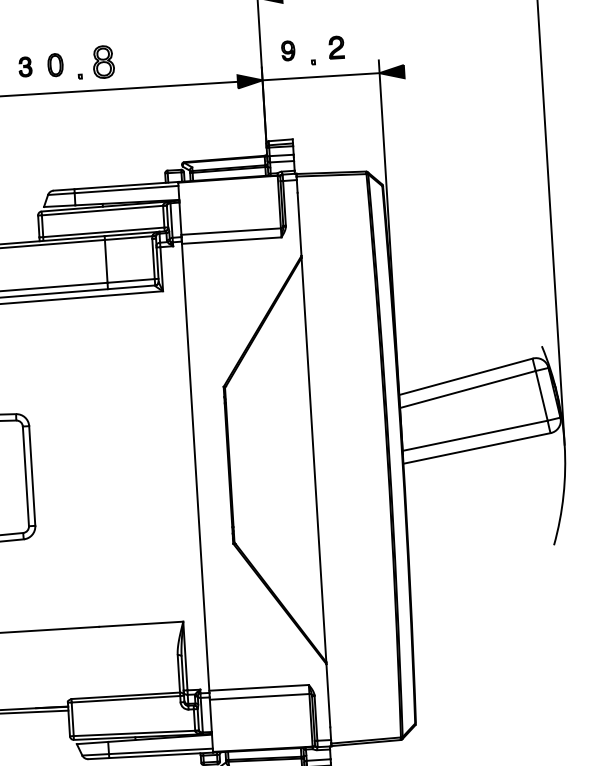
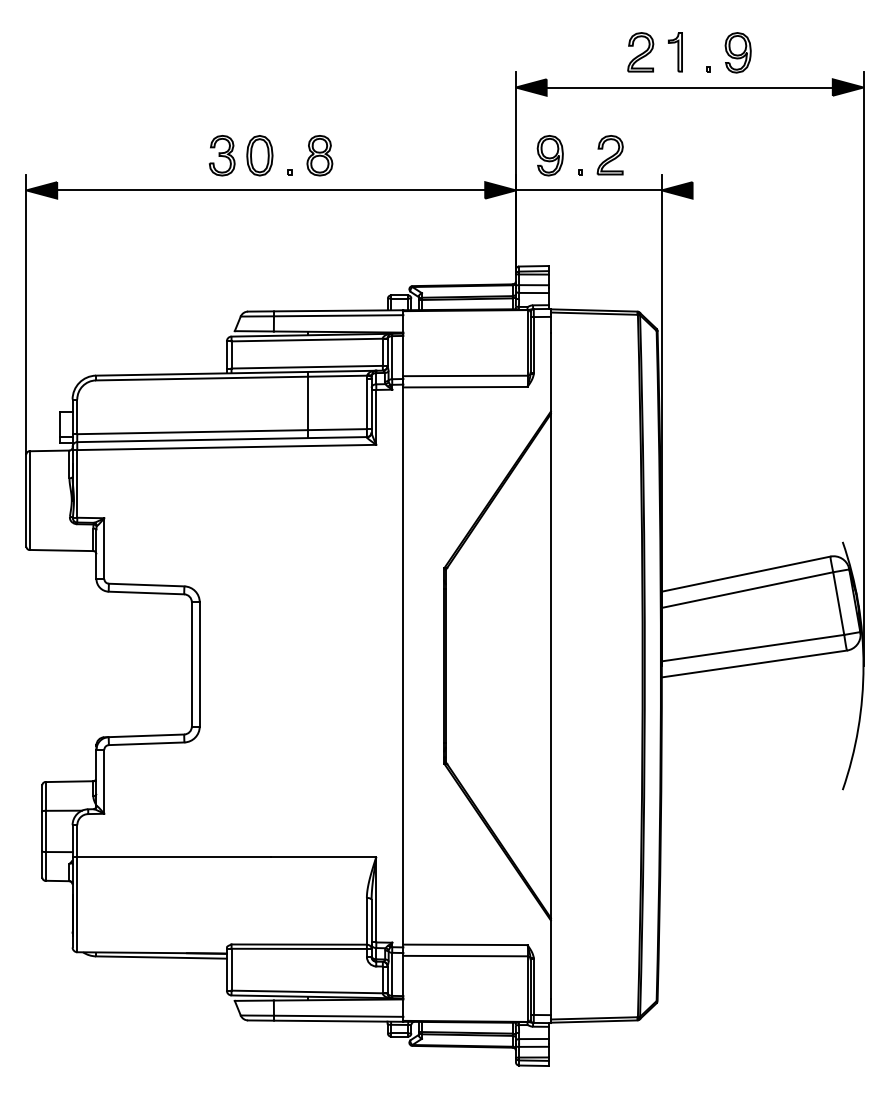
part: (335, 47) -> (609, 155), size x1.43
part: (287, 50) -> (549, 155), size x1.67
part: (55, 64) -> (259, 155), size x1.43
part: (25, 66) -> (222, 155), size x1.67

